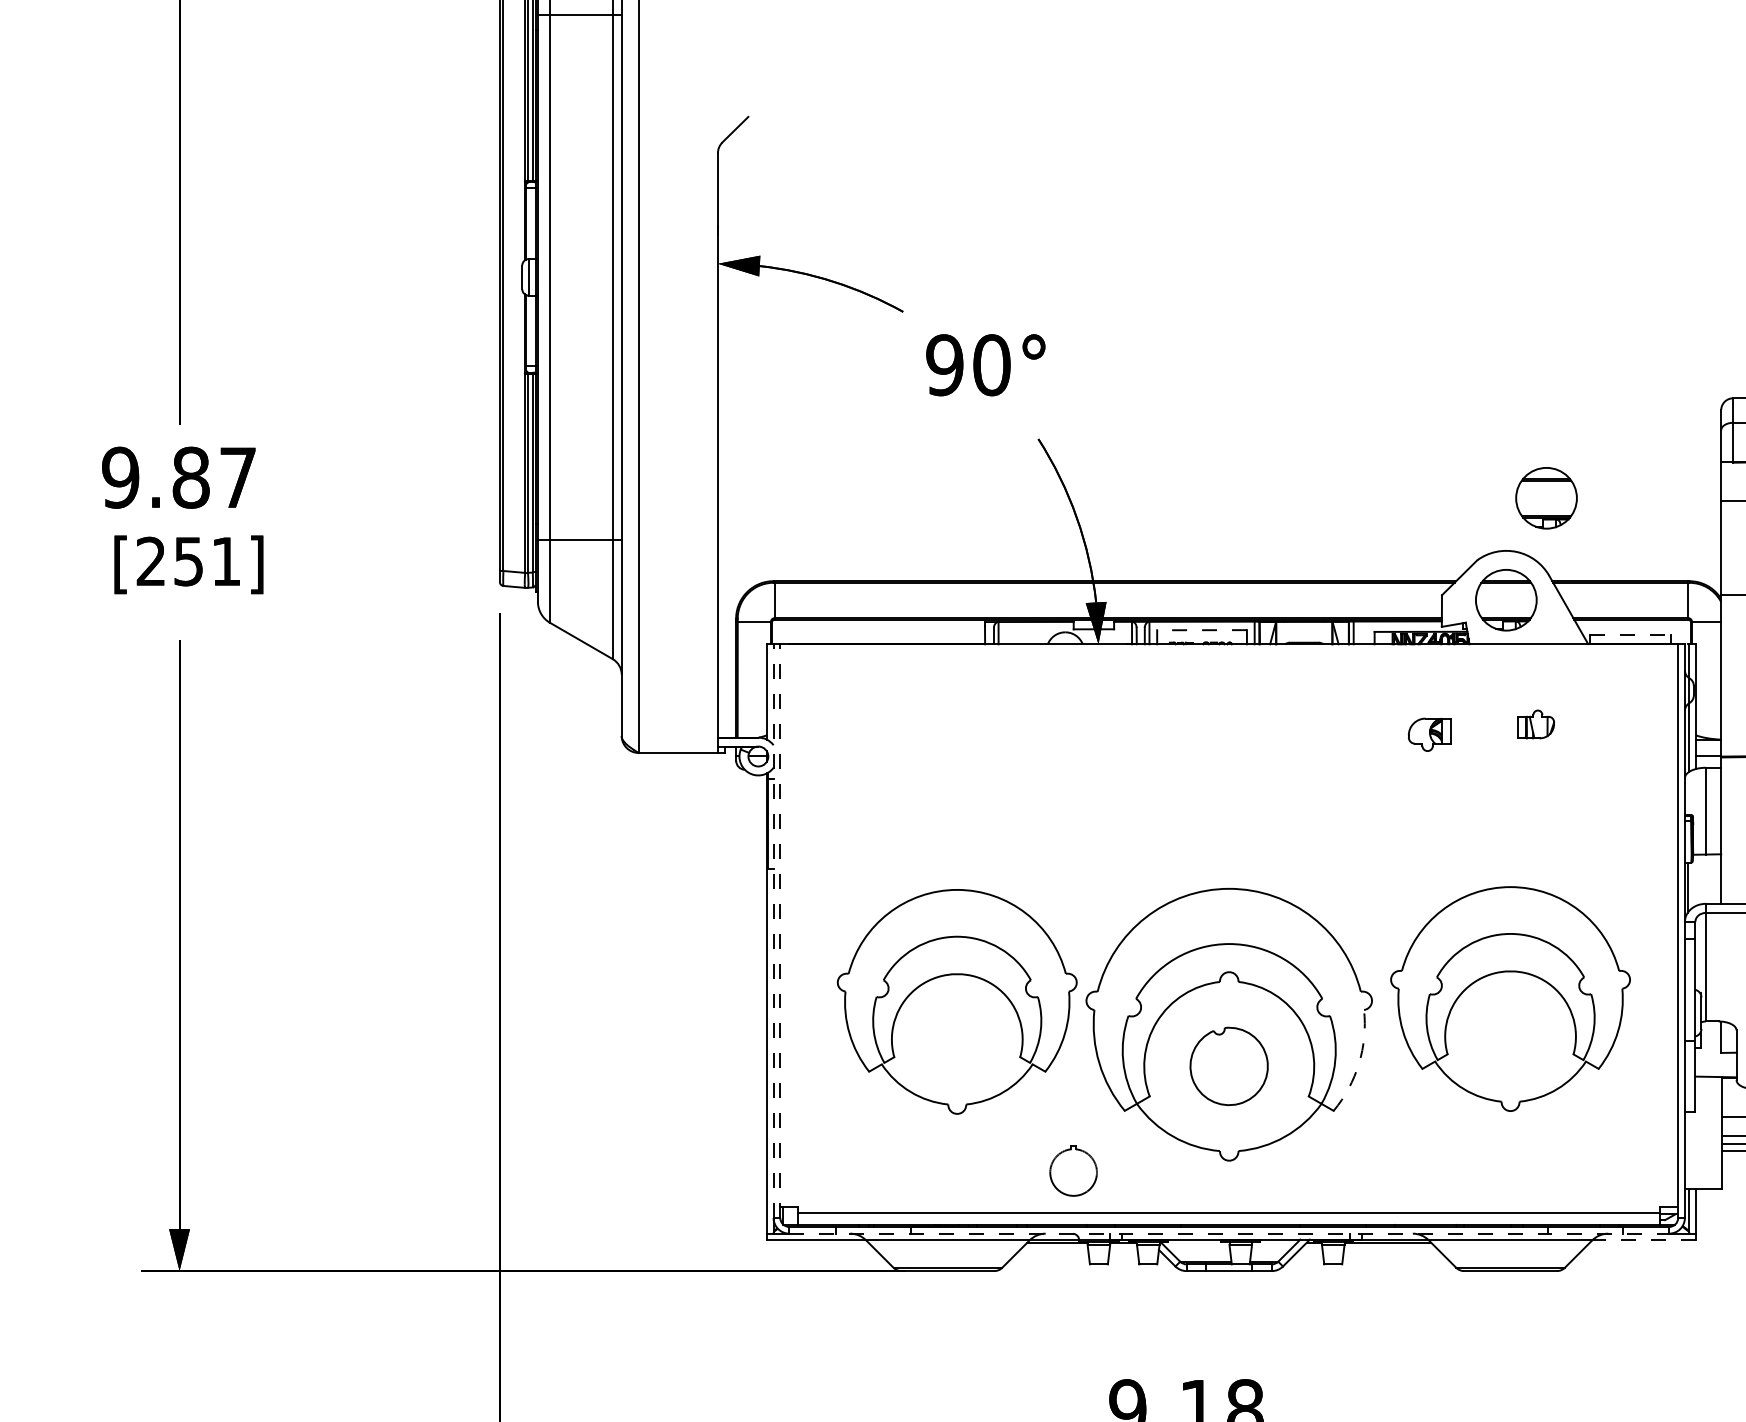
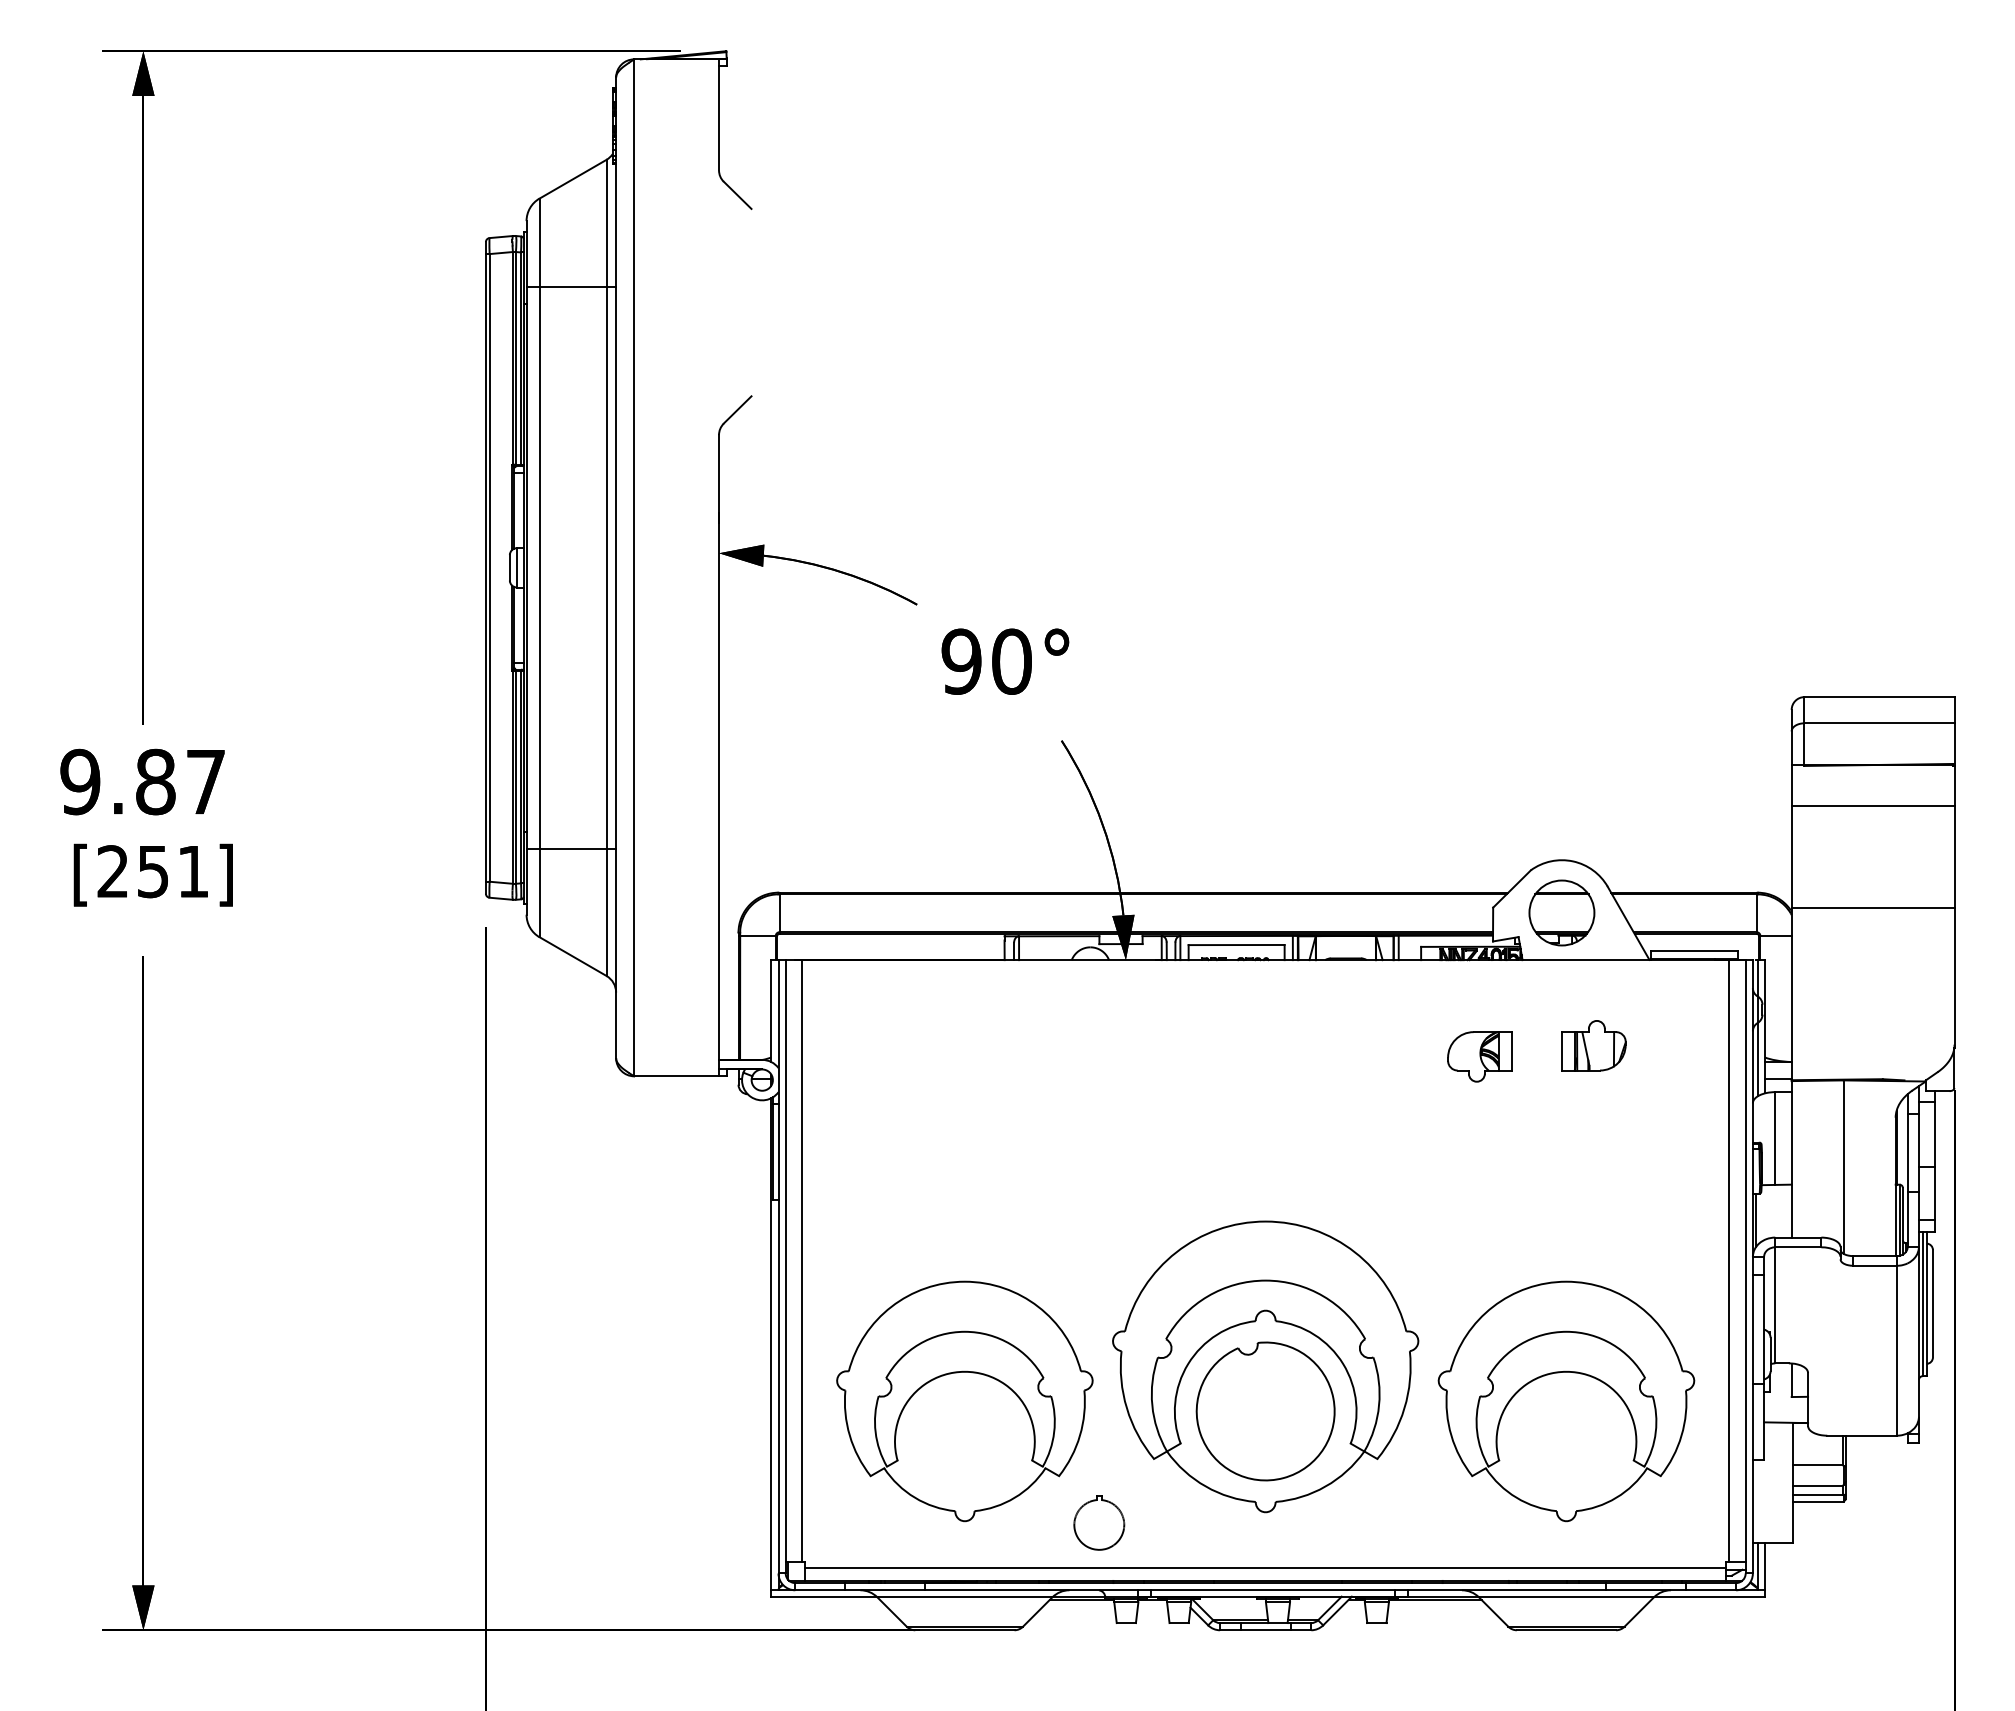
part: (1546, 497) -> (1604, 803), removed
line: (1201, 630) -> (1236, 945), dashed -> solid
line: (1630, 635) -> (1694, 950), dashed -> solid
part: (1535, 724) -> (1593, 1045), size x1.67
part: (1429, 734) -> (1479, 1056), size x1.43
line: (796, 925) -> (802, 1260), added
line: (1663, 925) -> (1729, 1260), added
line: (773, 930) -> (778, 1266), dashed -> solid
line: (780, 930) -> (785, 1266), dashed -> solid
part: (1510, 999) -> (1566, 1401), moved
part: (956, 1001) -> (964, 1401), moved
arc: (1359, 1063) -> (1404, 1408), dashed -> solid
part: (1229, 1066) -> (1265, 1411), size x1.67
line: (1230, 1233) -> (1266, 1590), dashed -> solid
line: (1644, 1240) -> (1709, 1597), dashed -> solid

